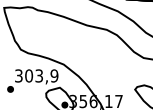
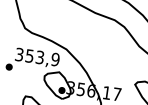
text: (29, 75) -> (30, 55), 303,9 -> 353,9

